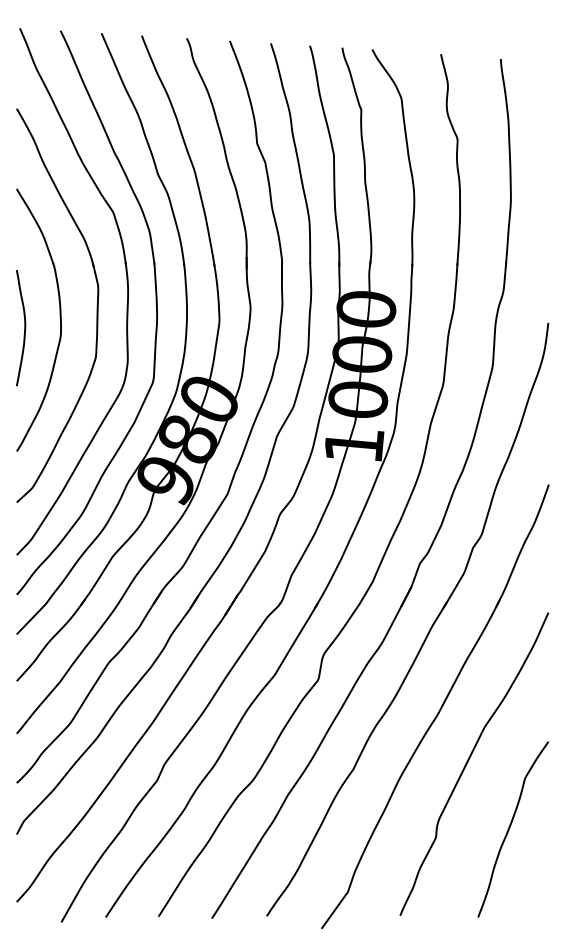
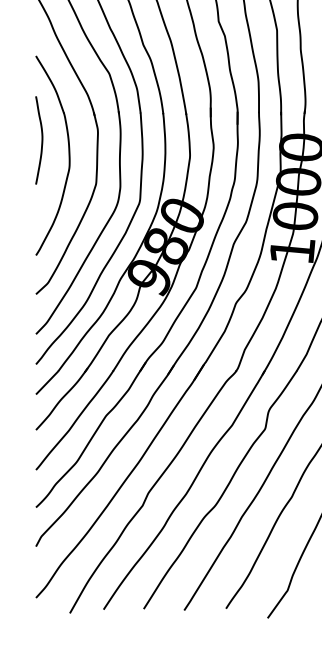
curve: (24, 328) -> (41, 140), moved

